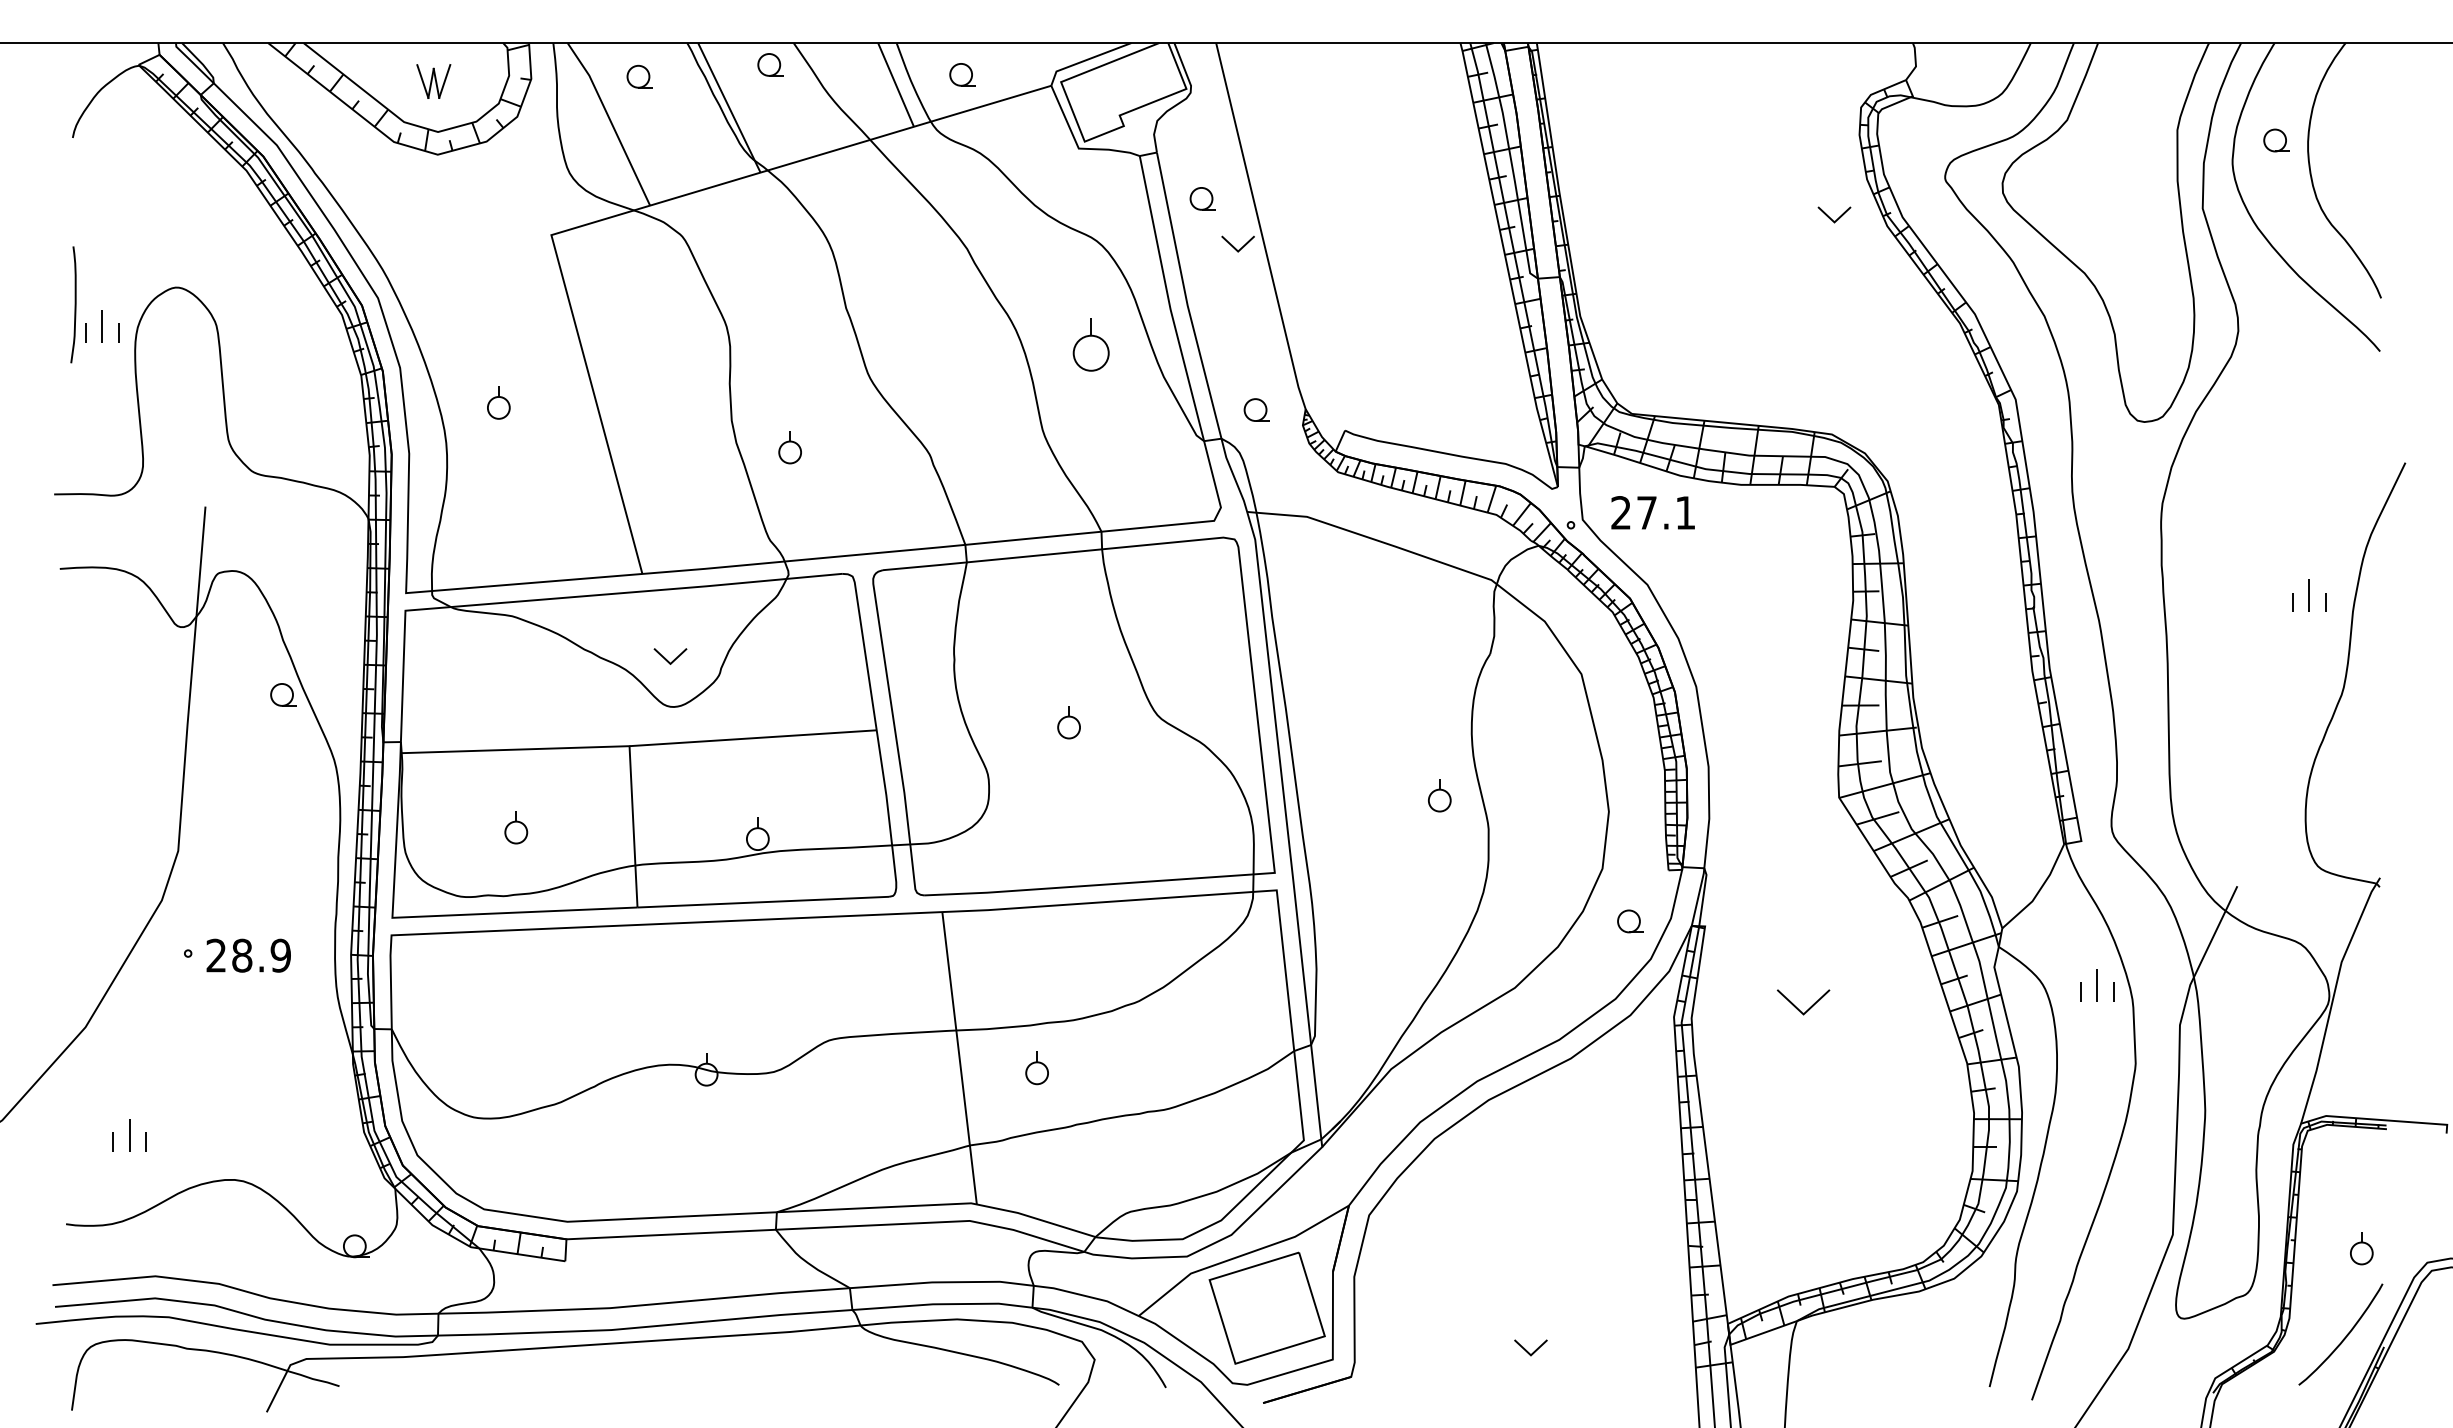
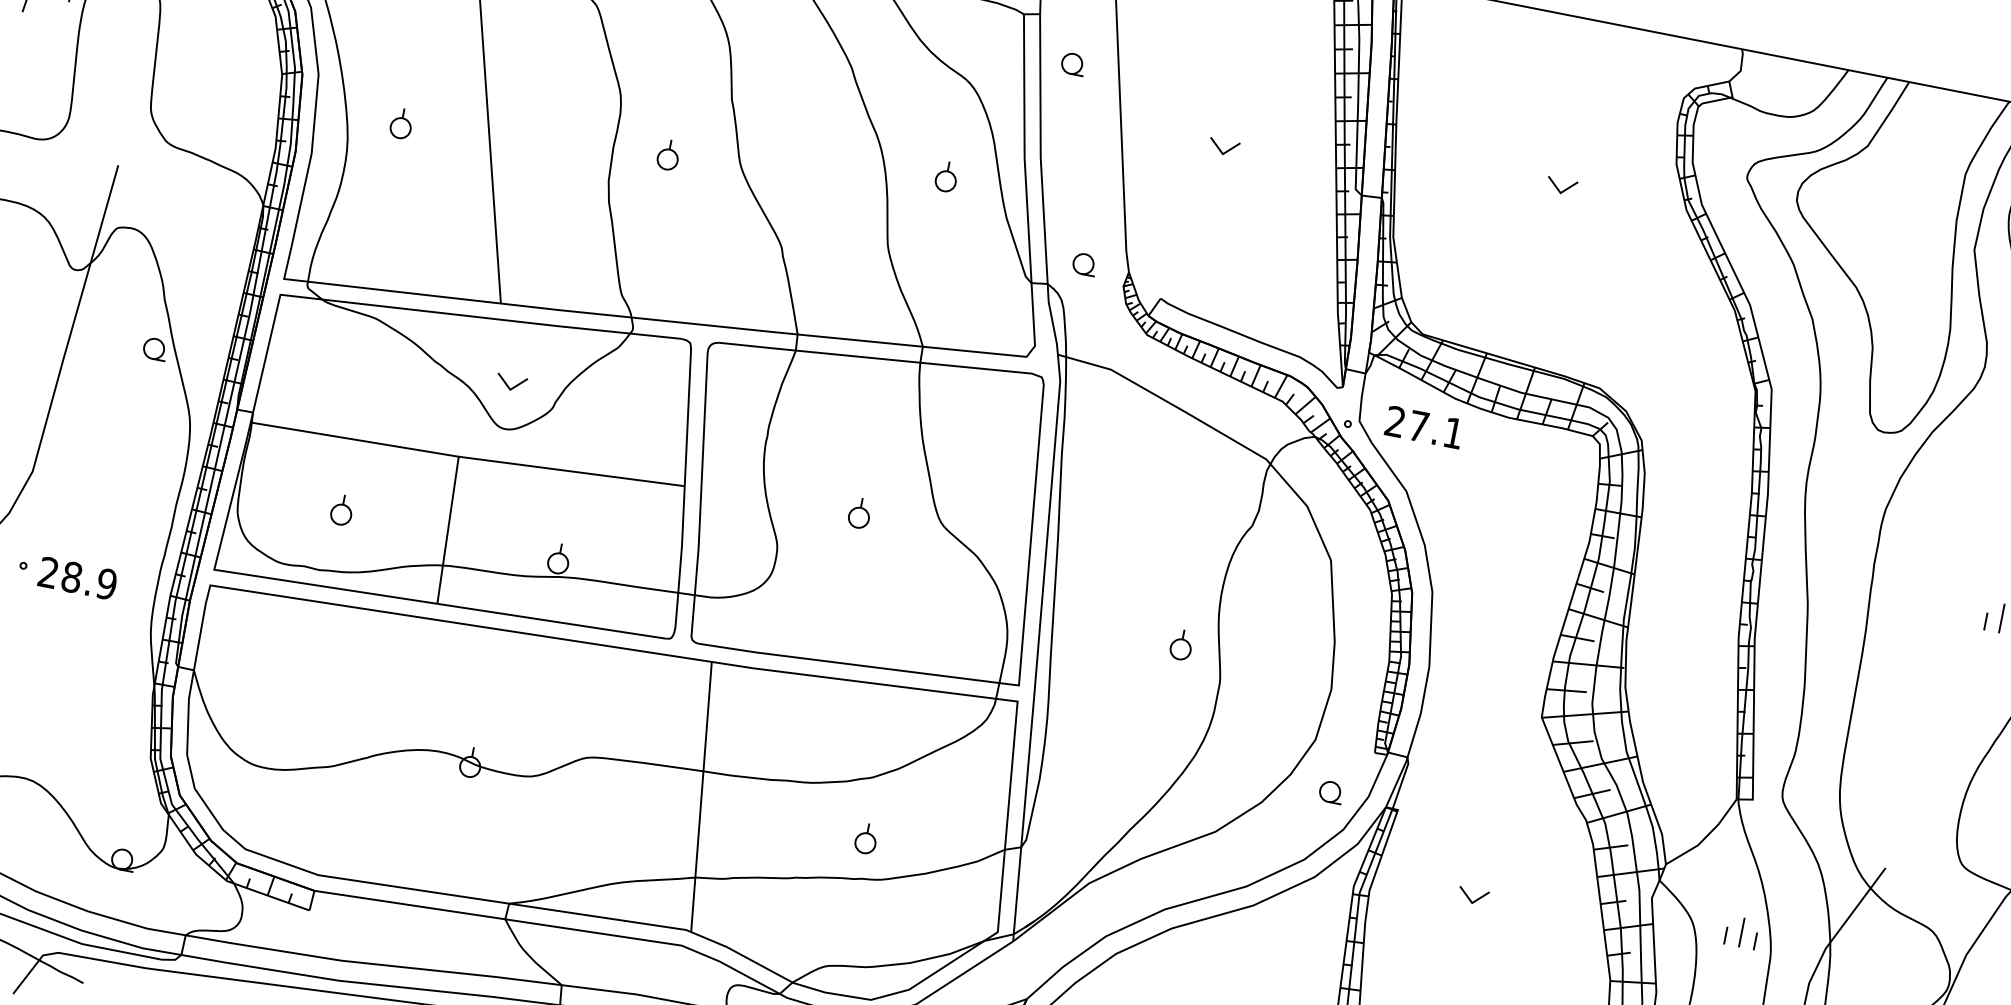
part: (1834, 214) -> (1562, 185), moved
part: (1237, 243) -> (1223, 146), moved
part: (1091, 345) -> (946, 176), size x0.62
part: (789, 447) -> (667, 154), moved
part: (1803, 1002) -> (1473, 896), size x0.62
part: (1036, 1068) -> (865, 838), moved

